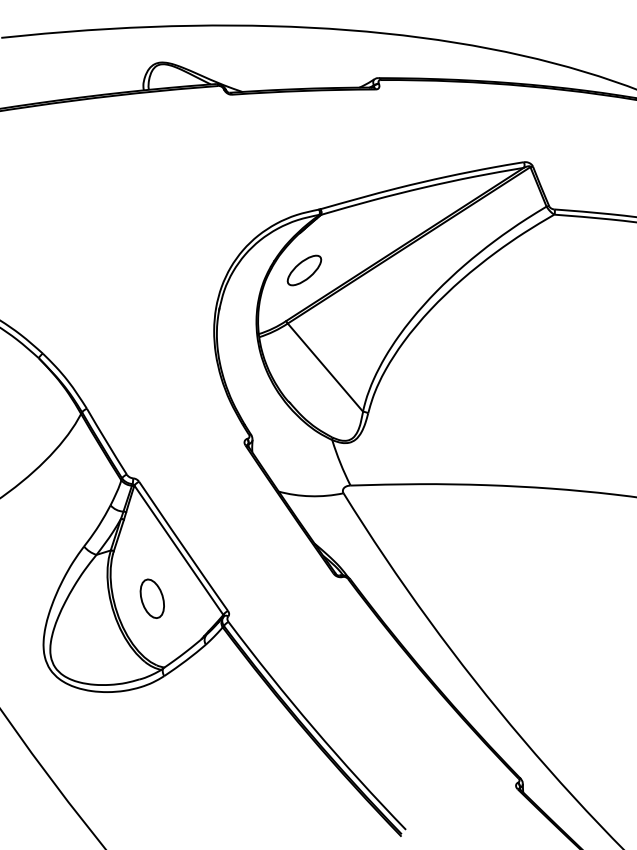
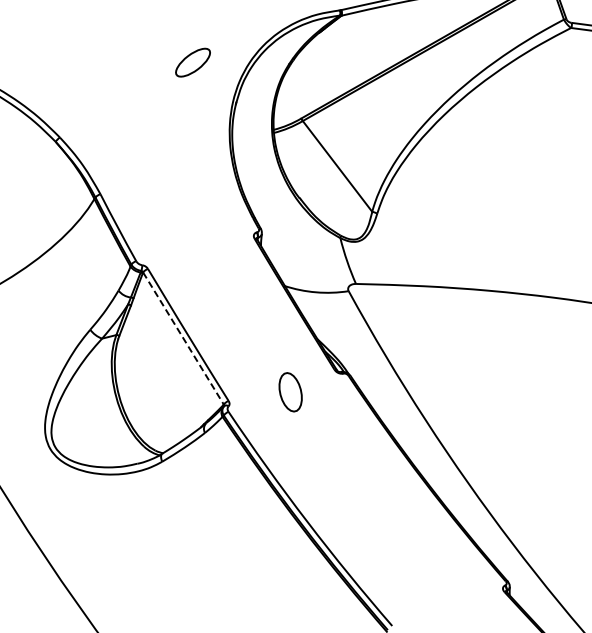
part: (304, 270) -> (193, 62), moved
line: (179, 550) -> (184, 338), solid -> dashed
part: (151, 598) -> (289, 391), moved

